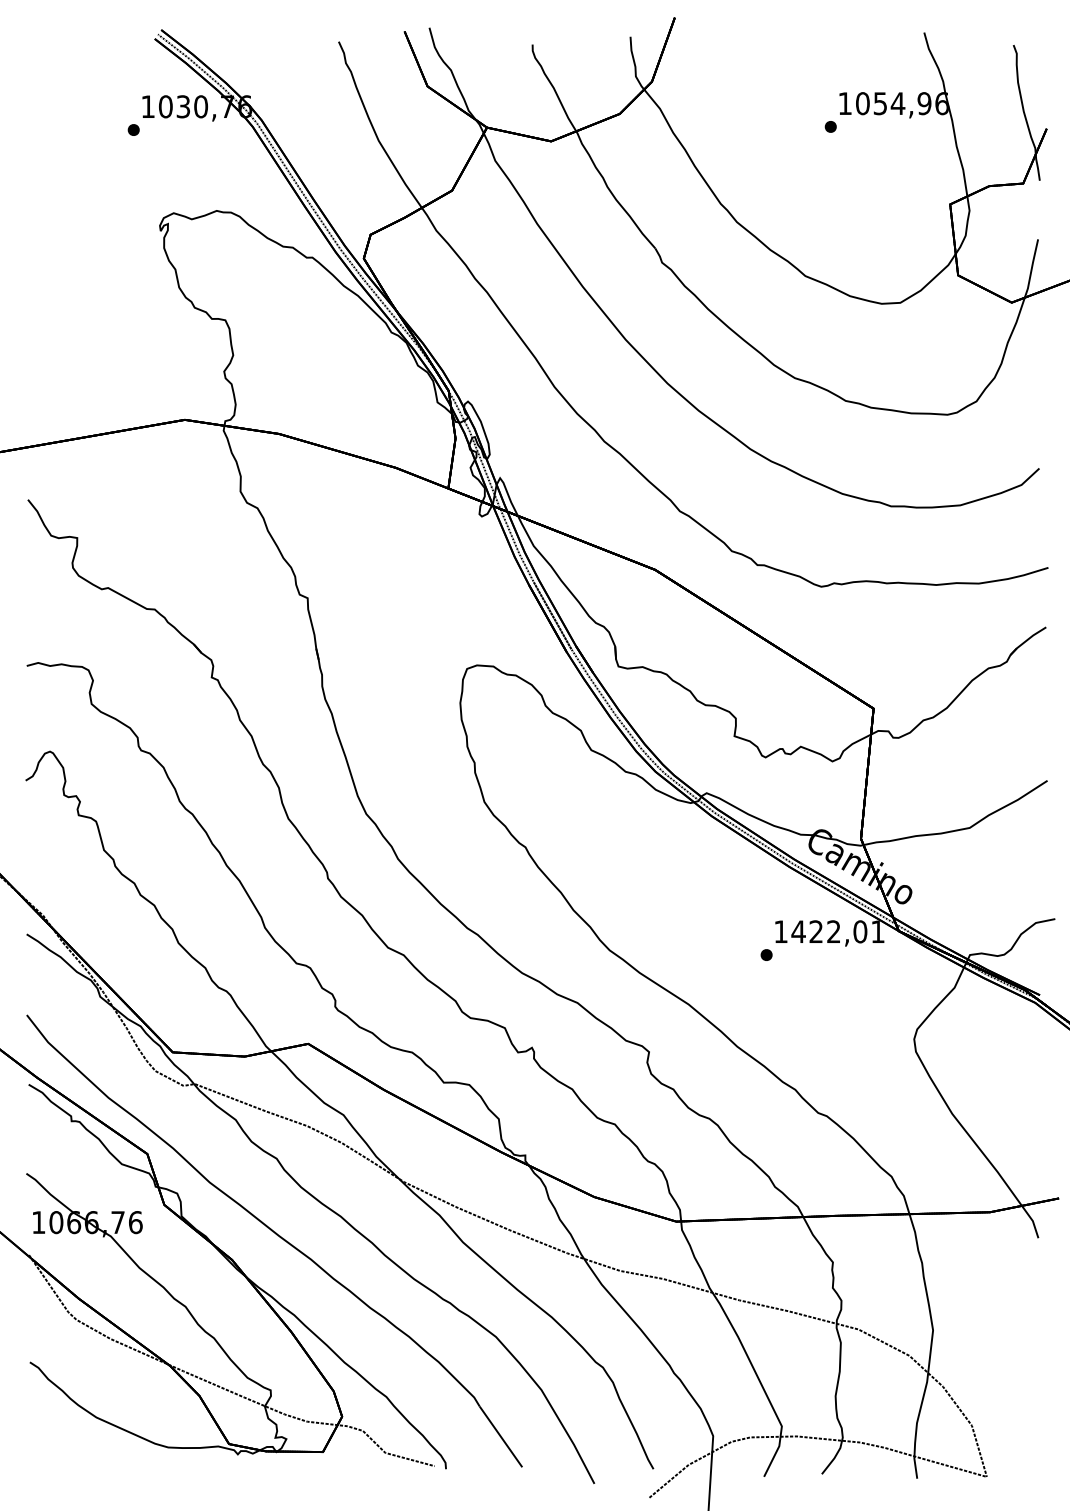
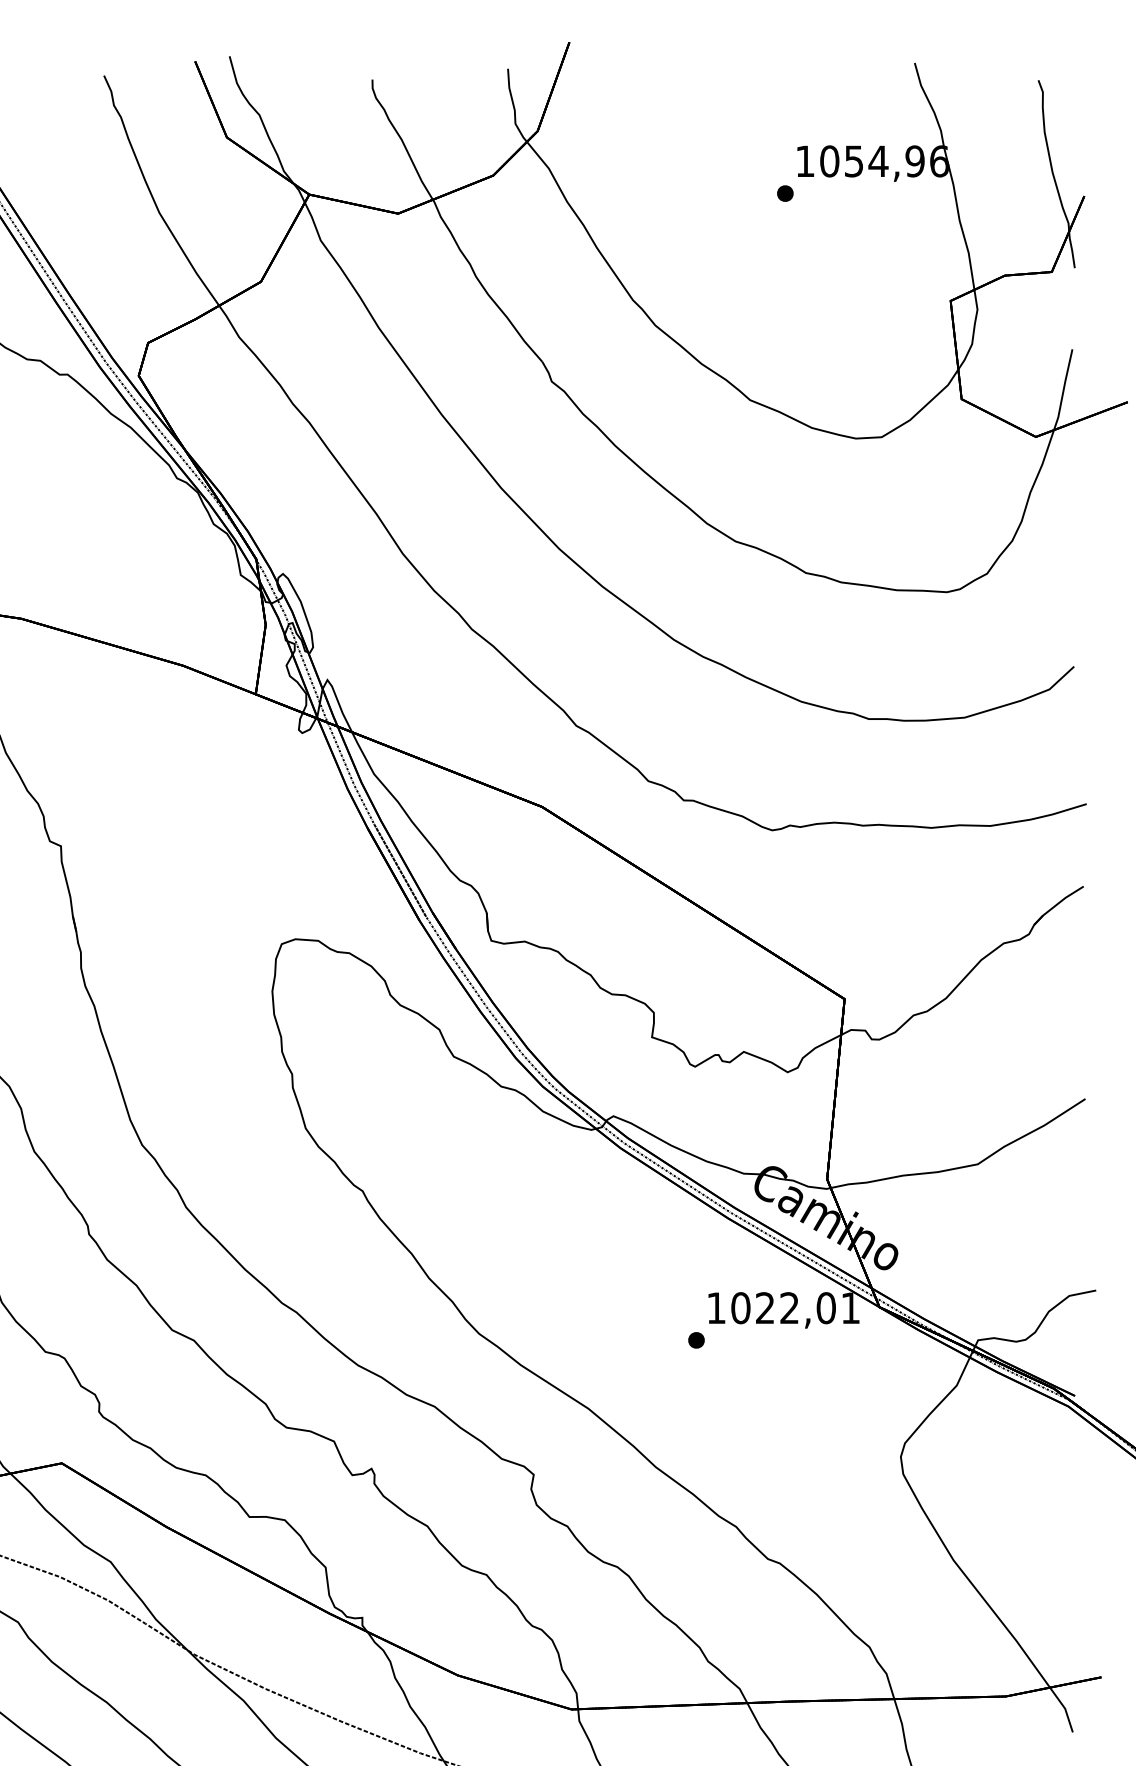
text: (798, 931) -> (740, 1307), 1422,01 -> 1022,01

